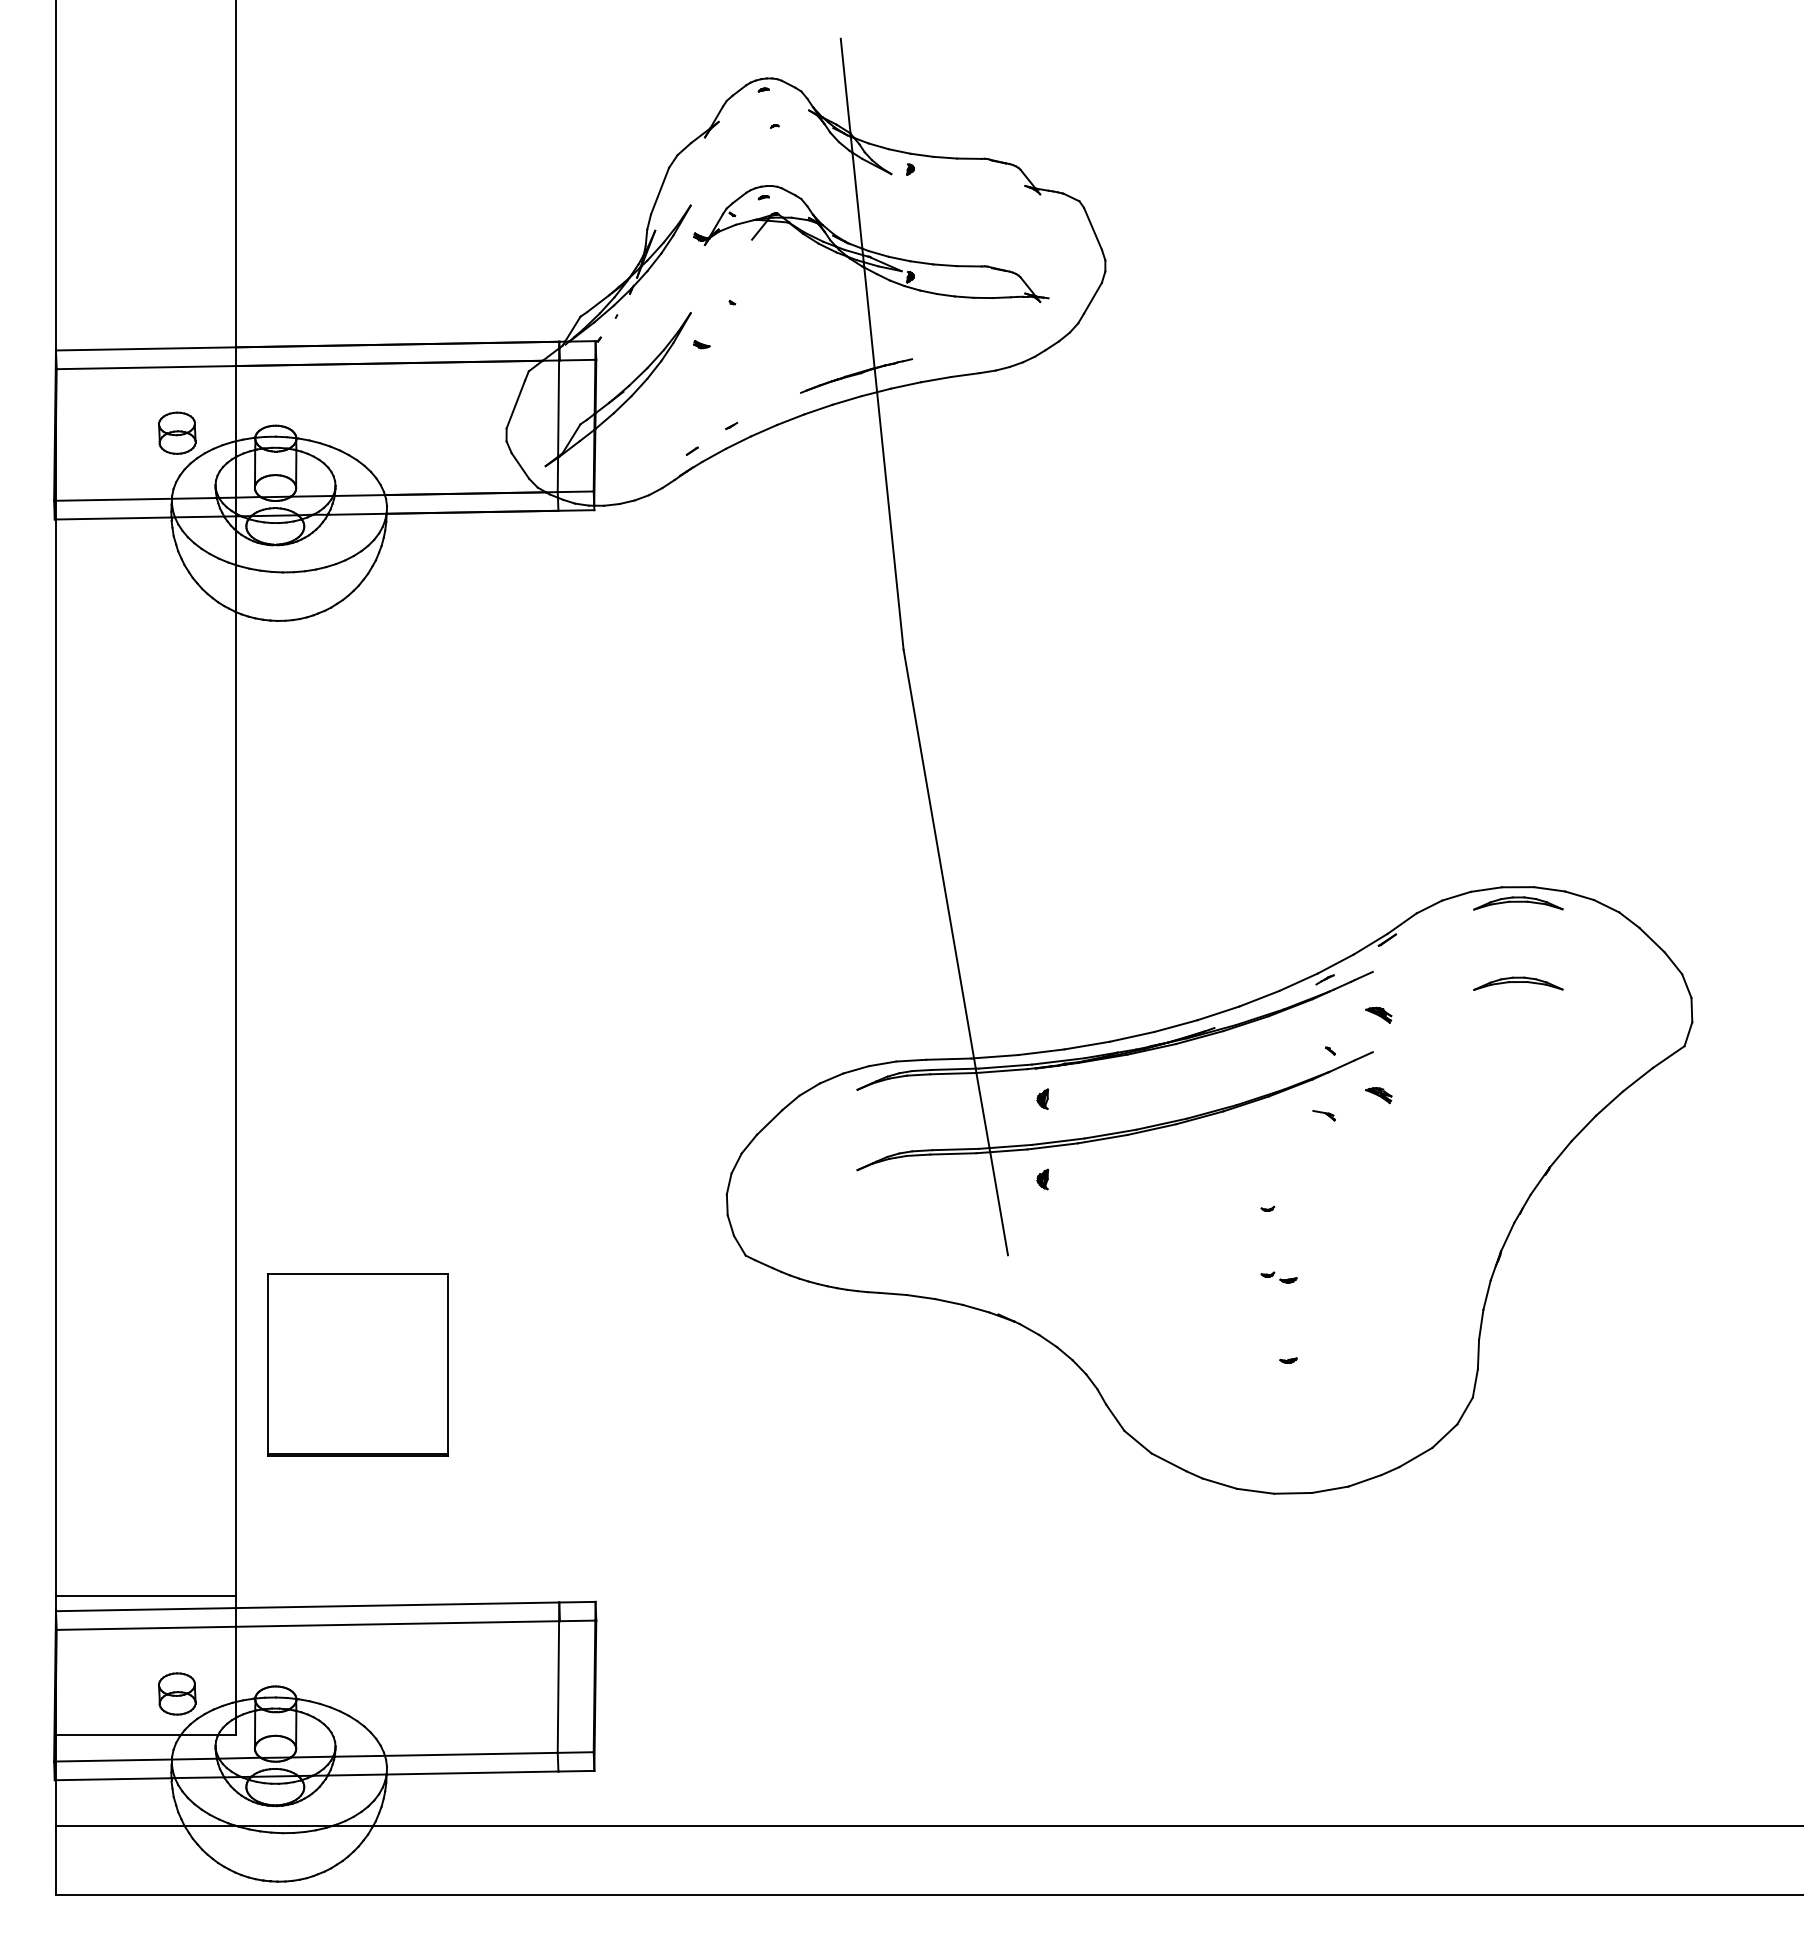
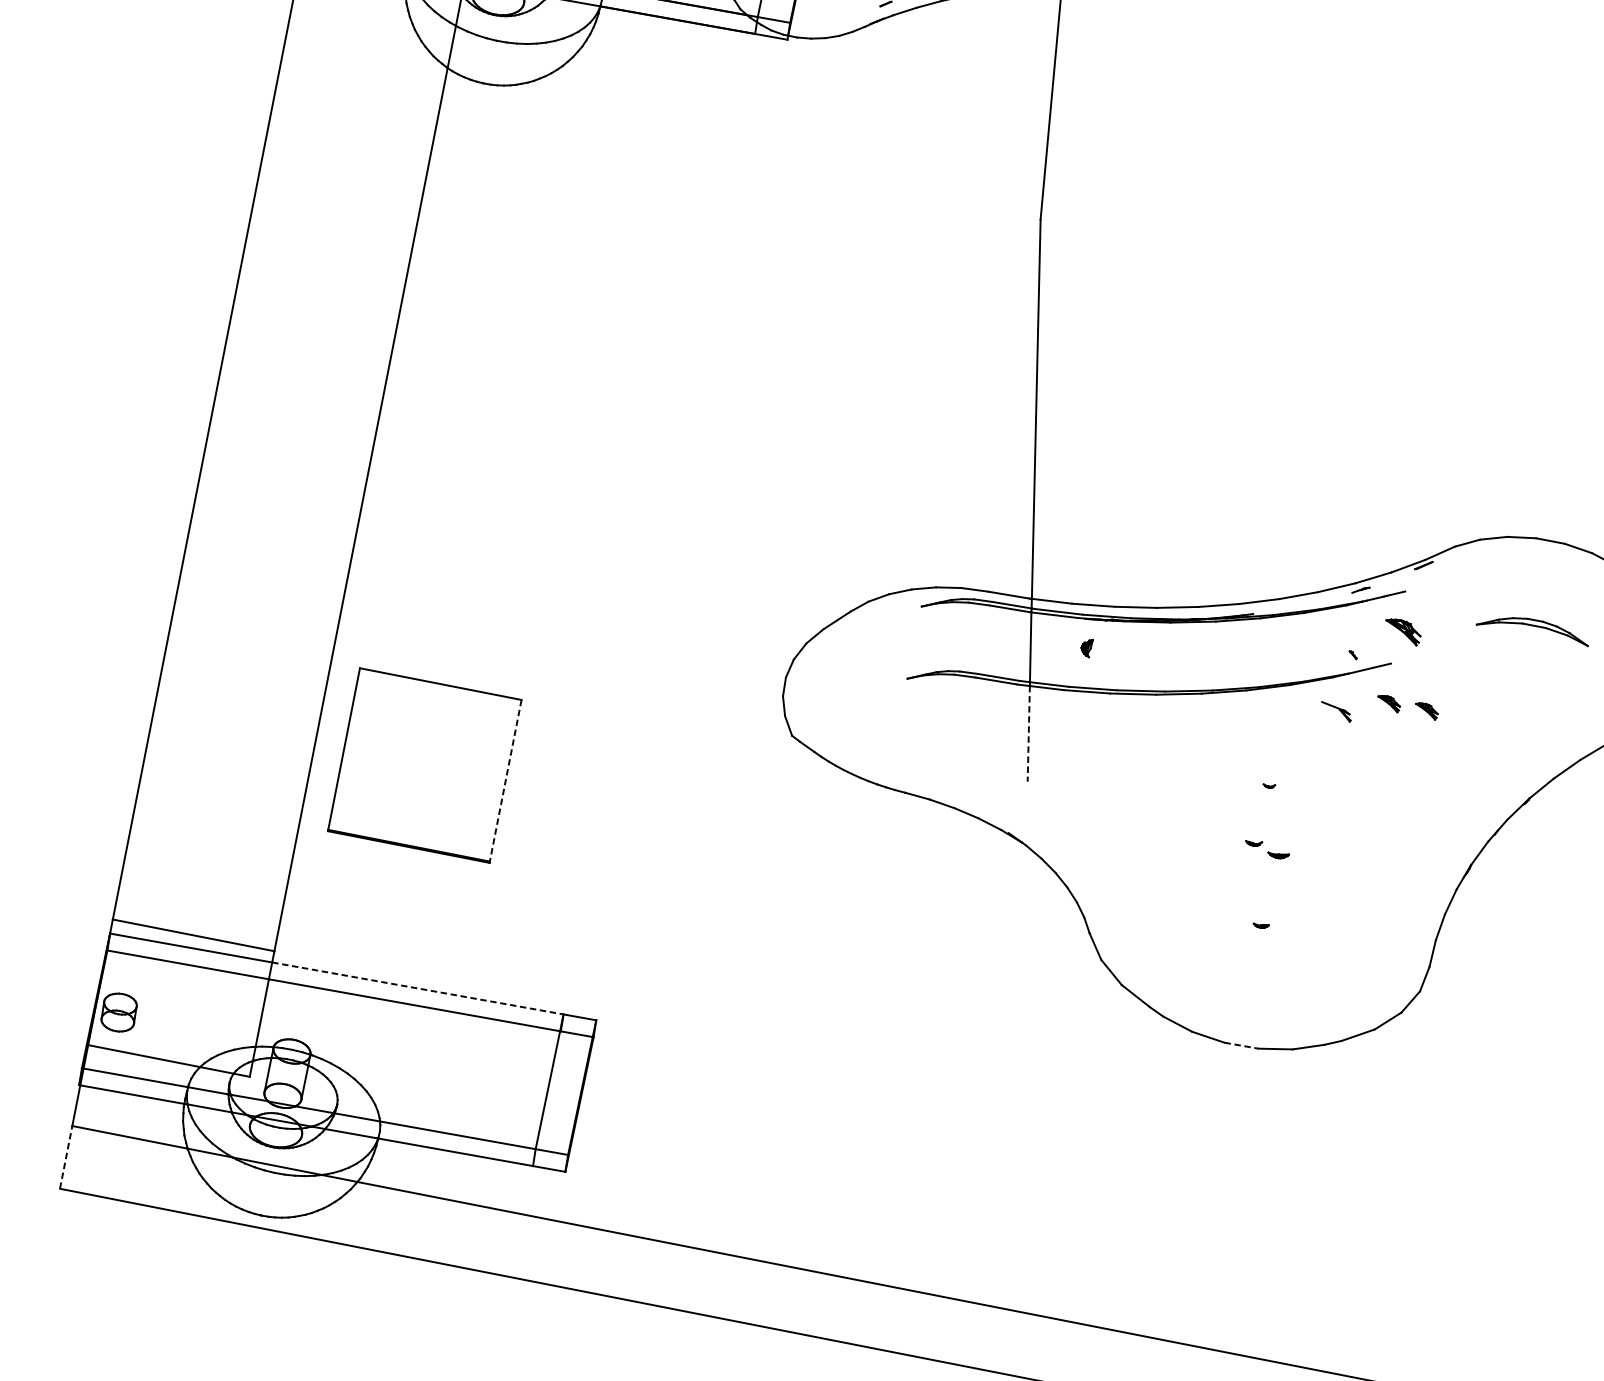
part: (1518, 903) -> (1548, 555), removed
part: (1518, 983) -> (1533, 627), size x1.4
part: (1378, 1014) -> (1402, 630), size x1.6
part: (1420, 1095) -> (1426, 710), added
part: (1323, 1115) -> (1335, 711), size x1.6
part: (1042, 1179) -> (1072, 719), removed
line: (999, 1204) -> (1028, 734), solid -> dashed
part: (1278, 1277) -> (1266, 849), size x1.4
line: (448, 1364) -> (506, 781), solid -> dashed
line: (1292, 1493) -> (1241, 1045), solid -> dashed
line: (397, 1605) -> (417, 988), solid -> dashed
part: (177, 1693) -> (119, 1012), moved
line: (55, 1860) -> (65, 1157), solid -> dashed

